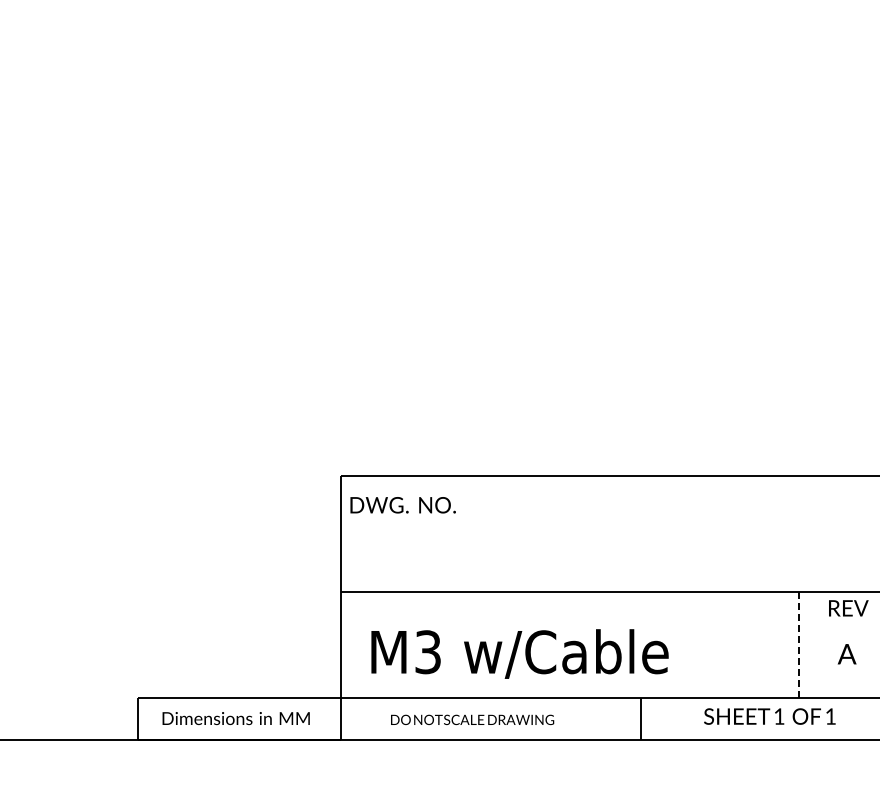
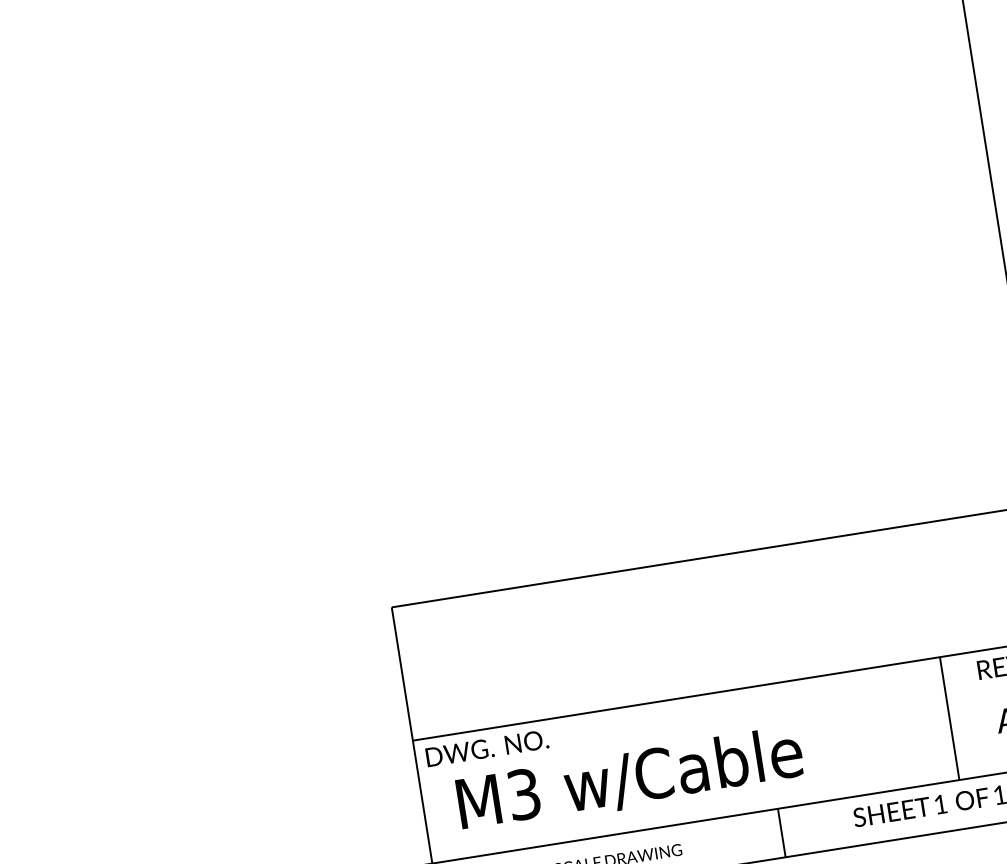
text: (402, 505) -> (486, 748), moved
line: (798, 645) -> (949, 719), dashed -> solid

